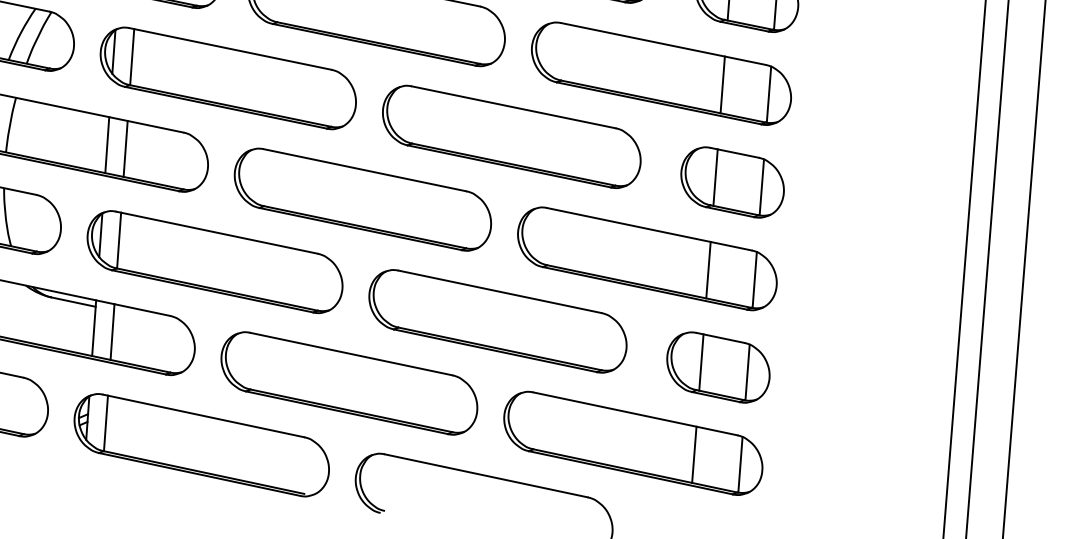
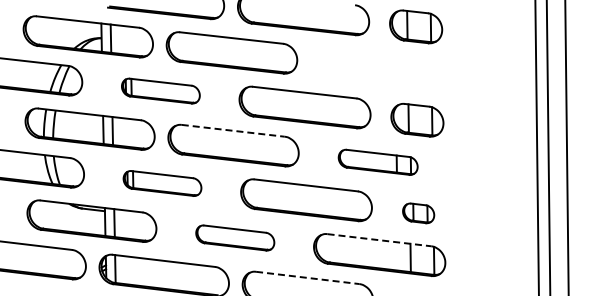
part: (660, 72) -> (376, 68), removed
part: (227, 77) -> (160, 90), size x0.6
line: (365, 169) -> (233, 130), solid -> dashed
part: (645, 259) -> (377, 162), size x0.6
part: (214, 262) -> (162, 183), size x0.6
part: (717, 367) -> (418, 213), size x0.6
part: (350, 382) -> (235, 237), size x0.6
line: (635, 414) -> (379, 240), solid -> dashed
line: (485, 474) -> (307, 277), solid -> dashed

